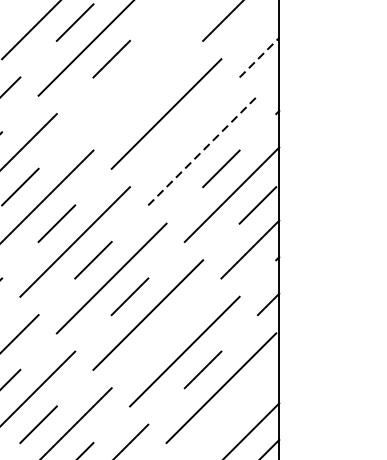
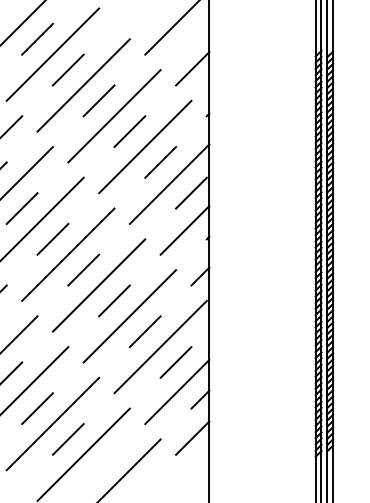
line: (259, 57) -> (192, 68), dashed -> solid
line: (129, 77) -> (83, 85), added
line: (147, 95) -> (98, 100), added
line: (184, 132) -> (129, 131), added
line: (203, 149) -> (145, 146), dashed -> solid
line: (166, 332) -> (114, 300), added
line: (239, 406) -> (175, 362), added

